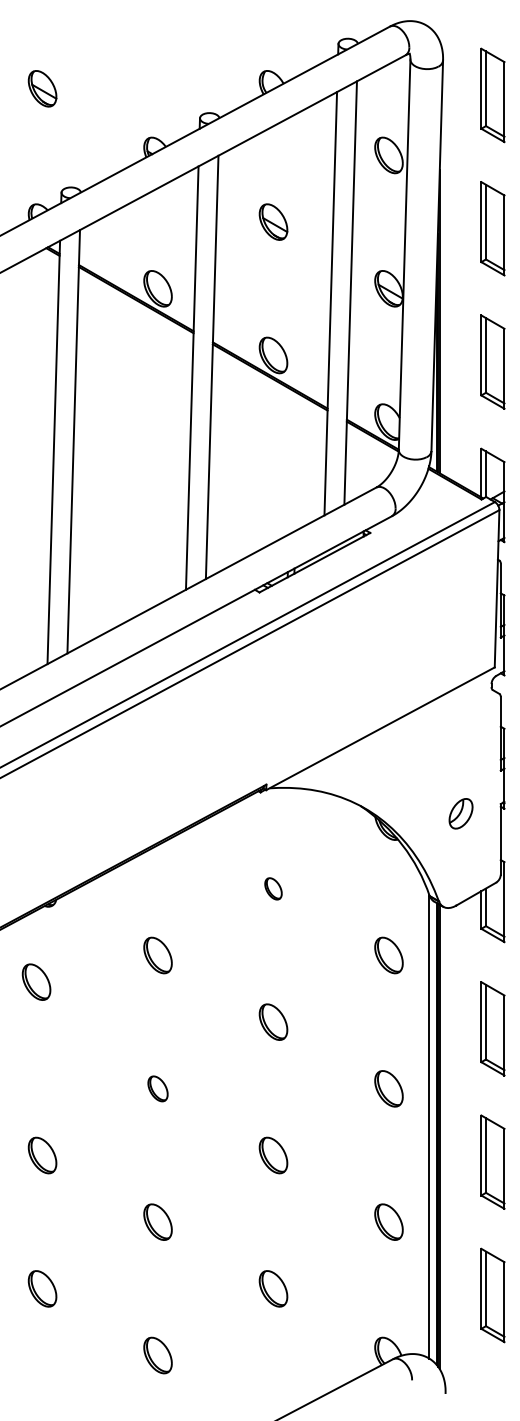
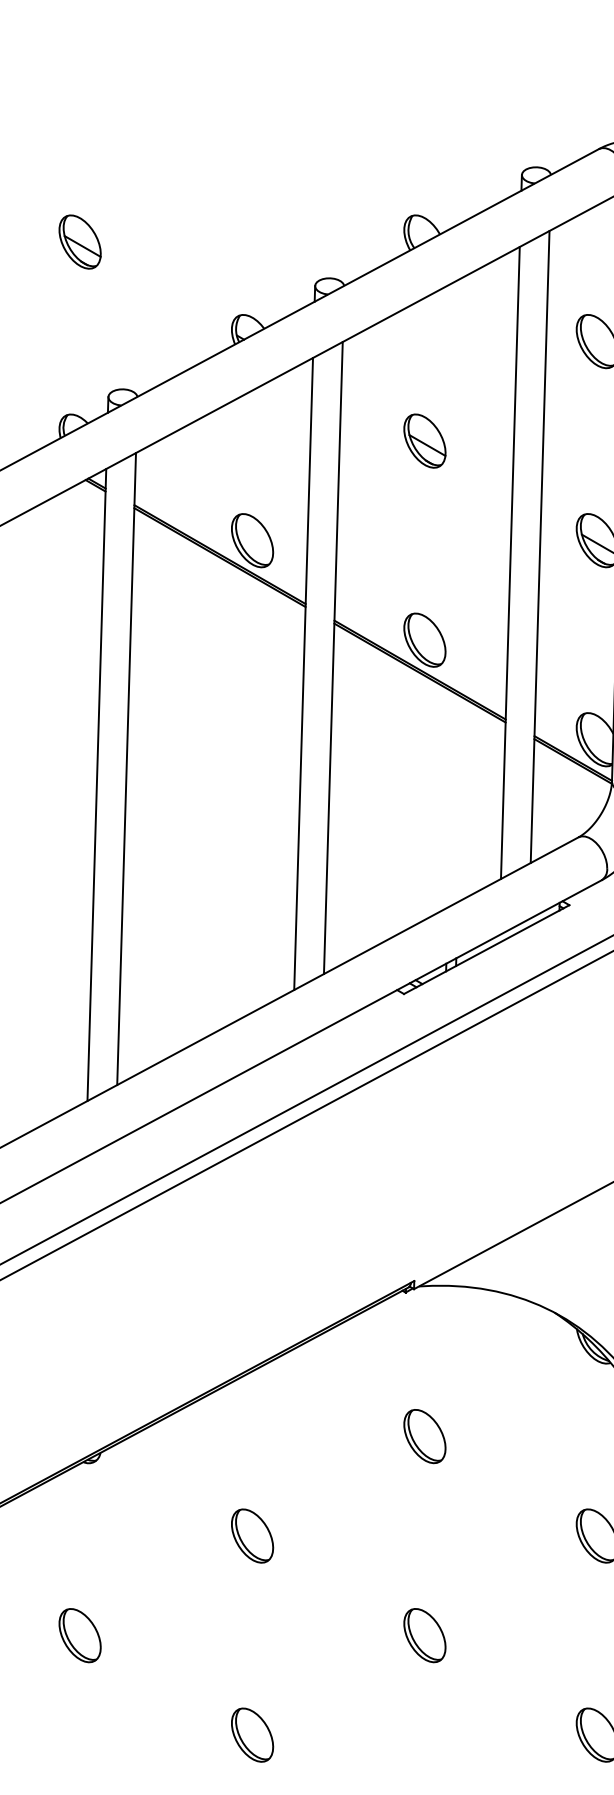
part: (273, 888) -> (424, 1436), size x1.67
part: (36, 981) -> (80, 1634), moved
part: (157, 1088) -> (251, 1734), size x1.43

